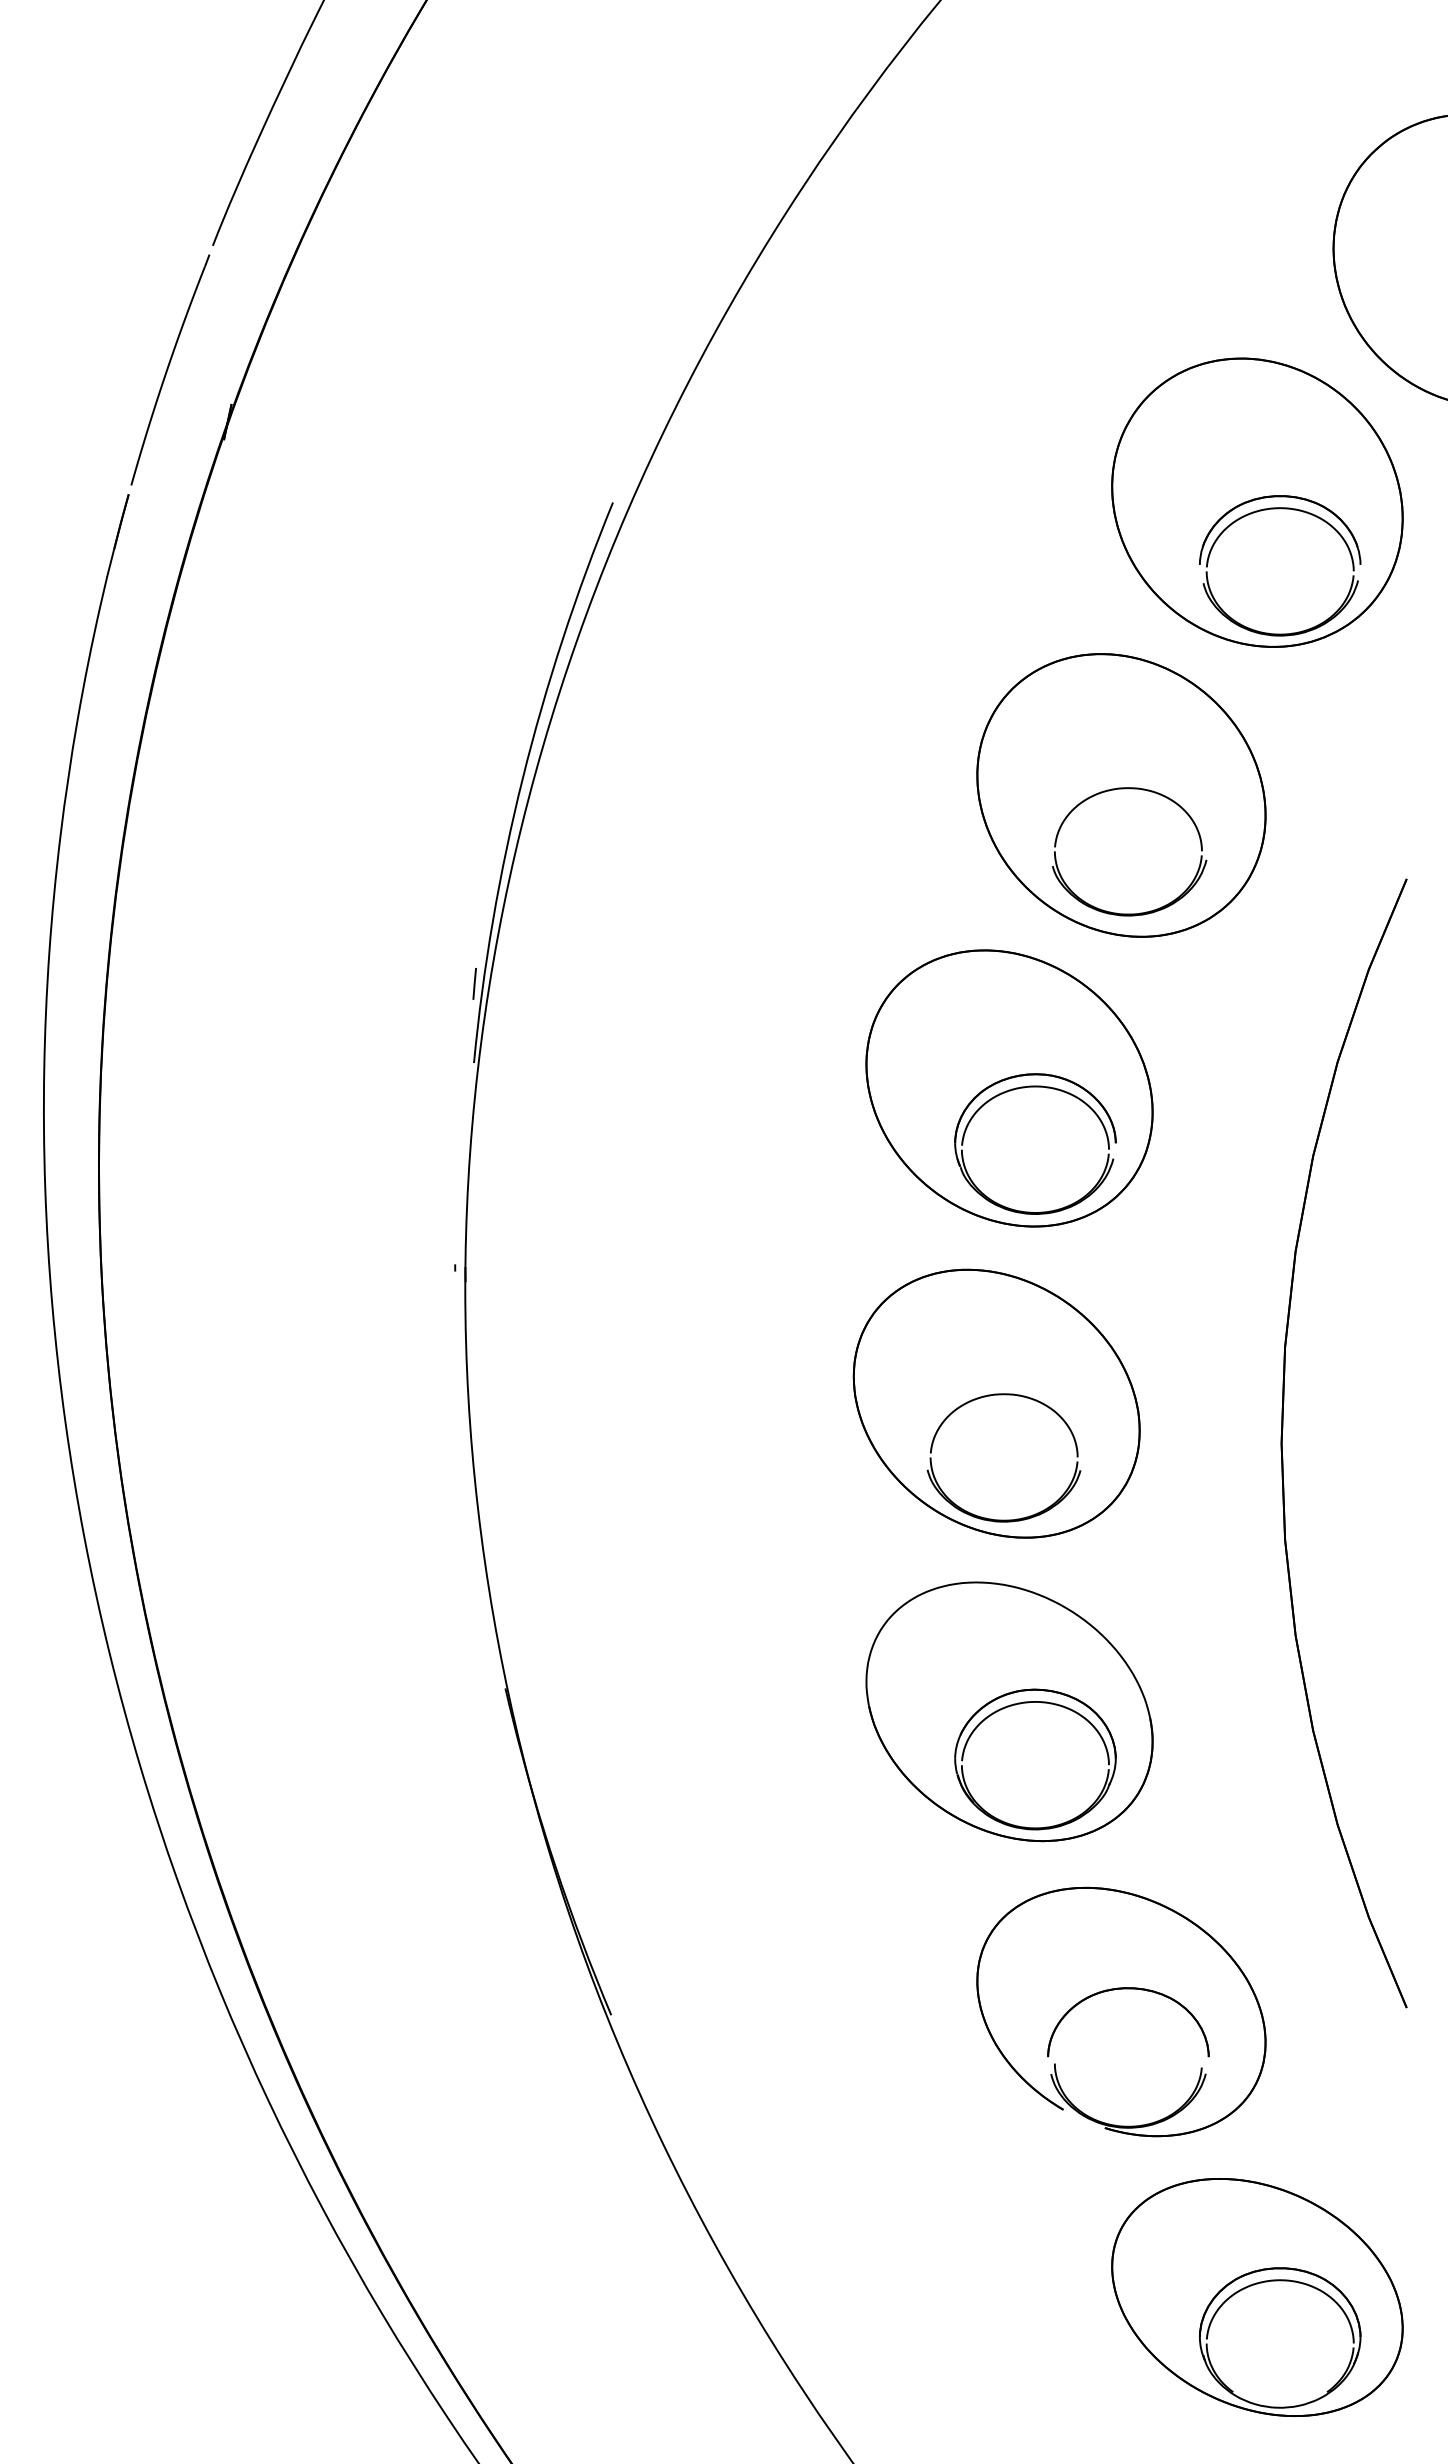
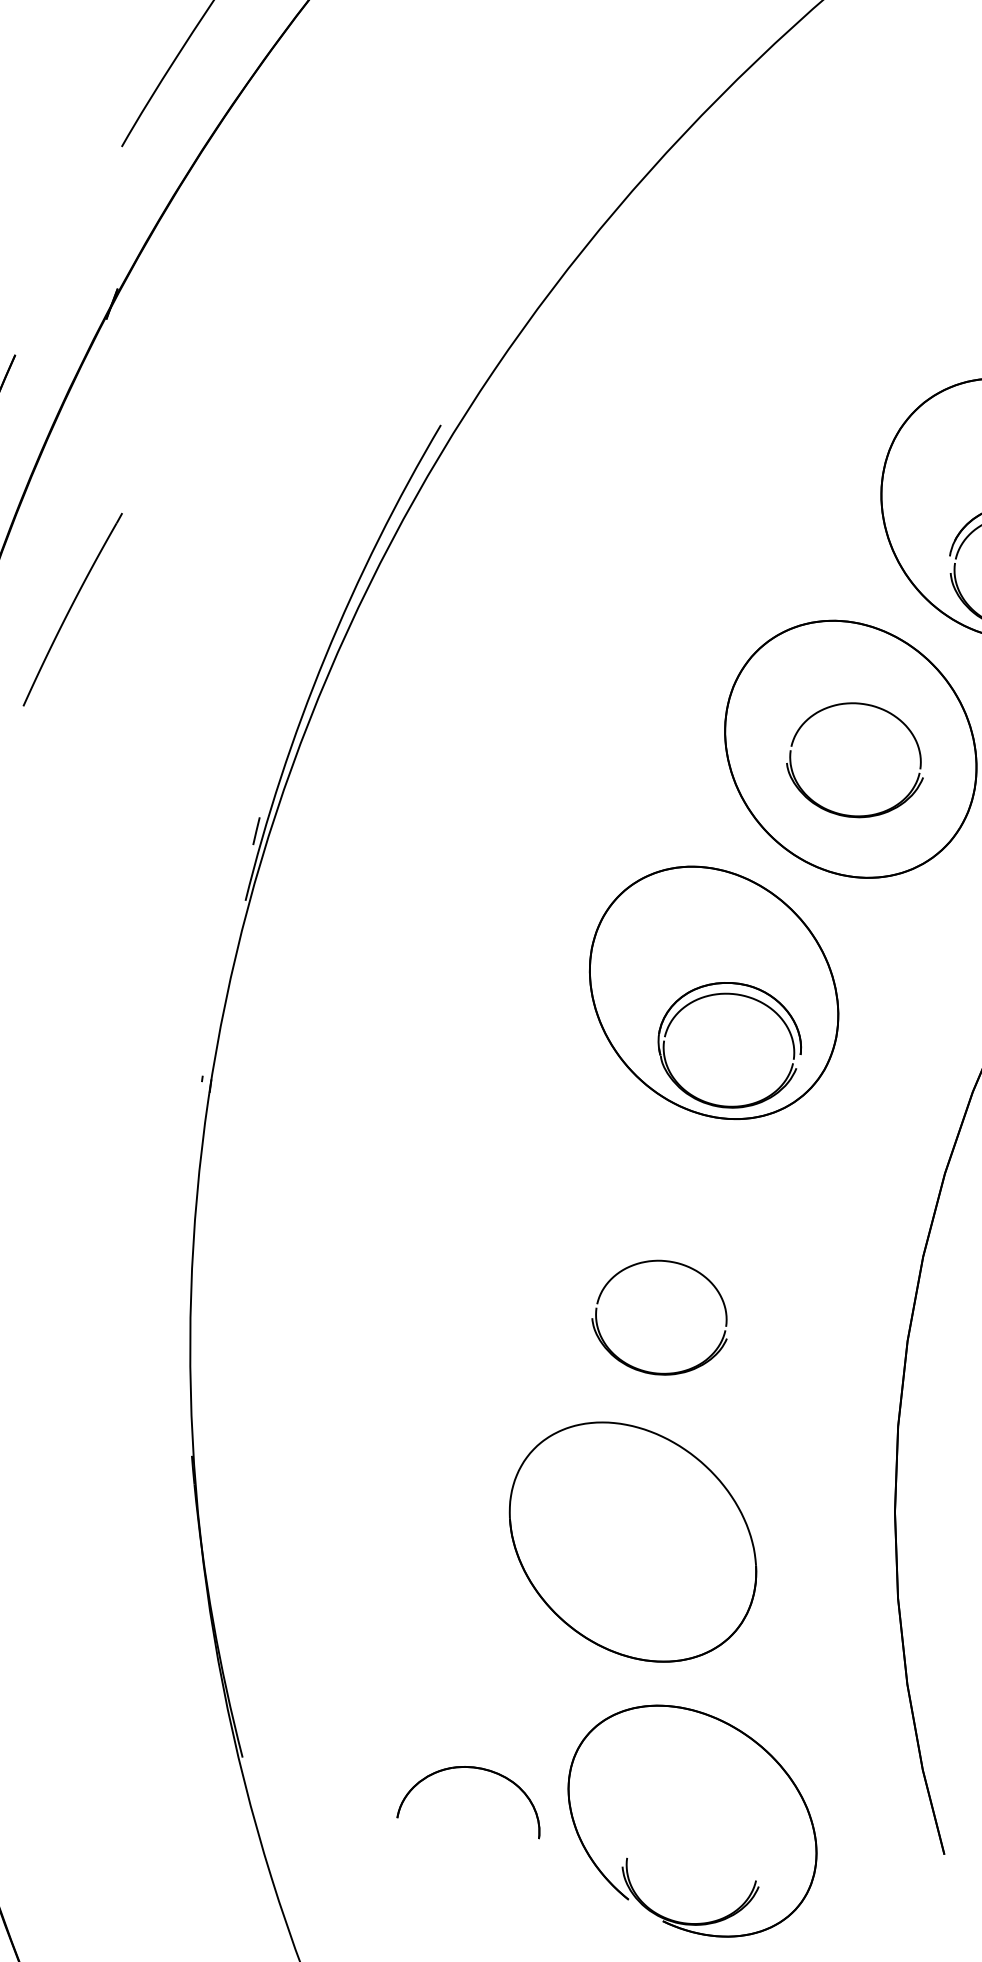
part: (170, 369) -> (73, 609), moved
part: (1140, 912) -> (858, 815), moved
part: (996, 1403) -> (661, 1268), removed
part: (1035, 1759) -> (649, 1587), removed
part: (1128, 1989) -> (477, 1769), moved

